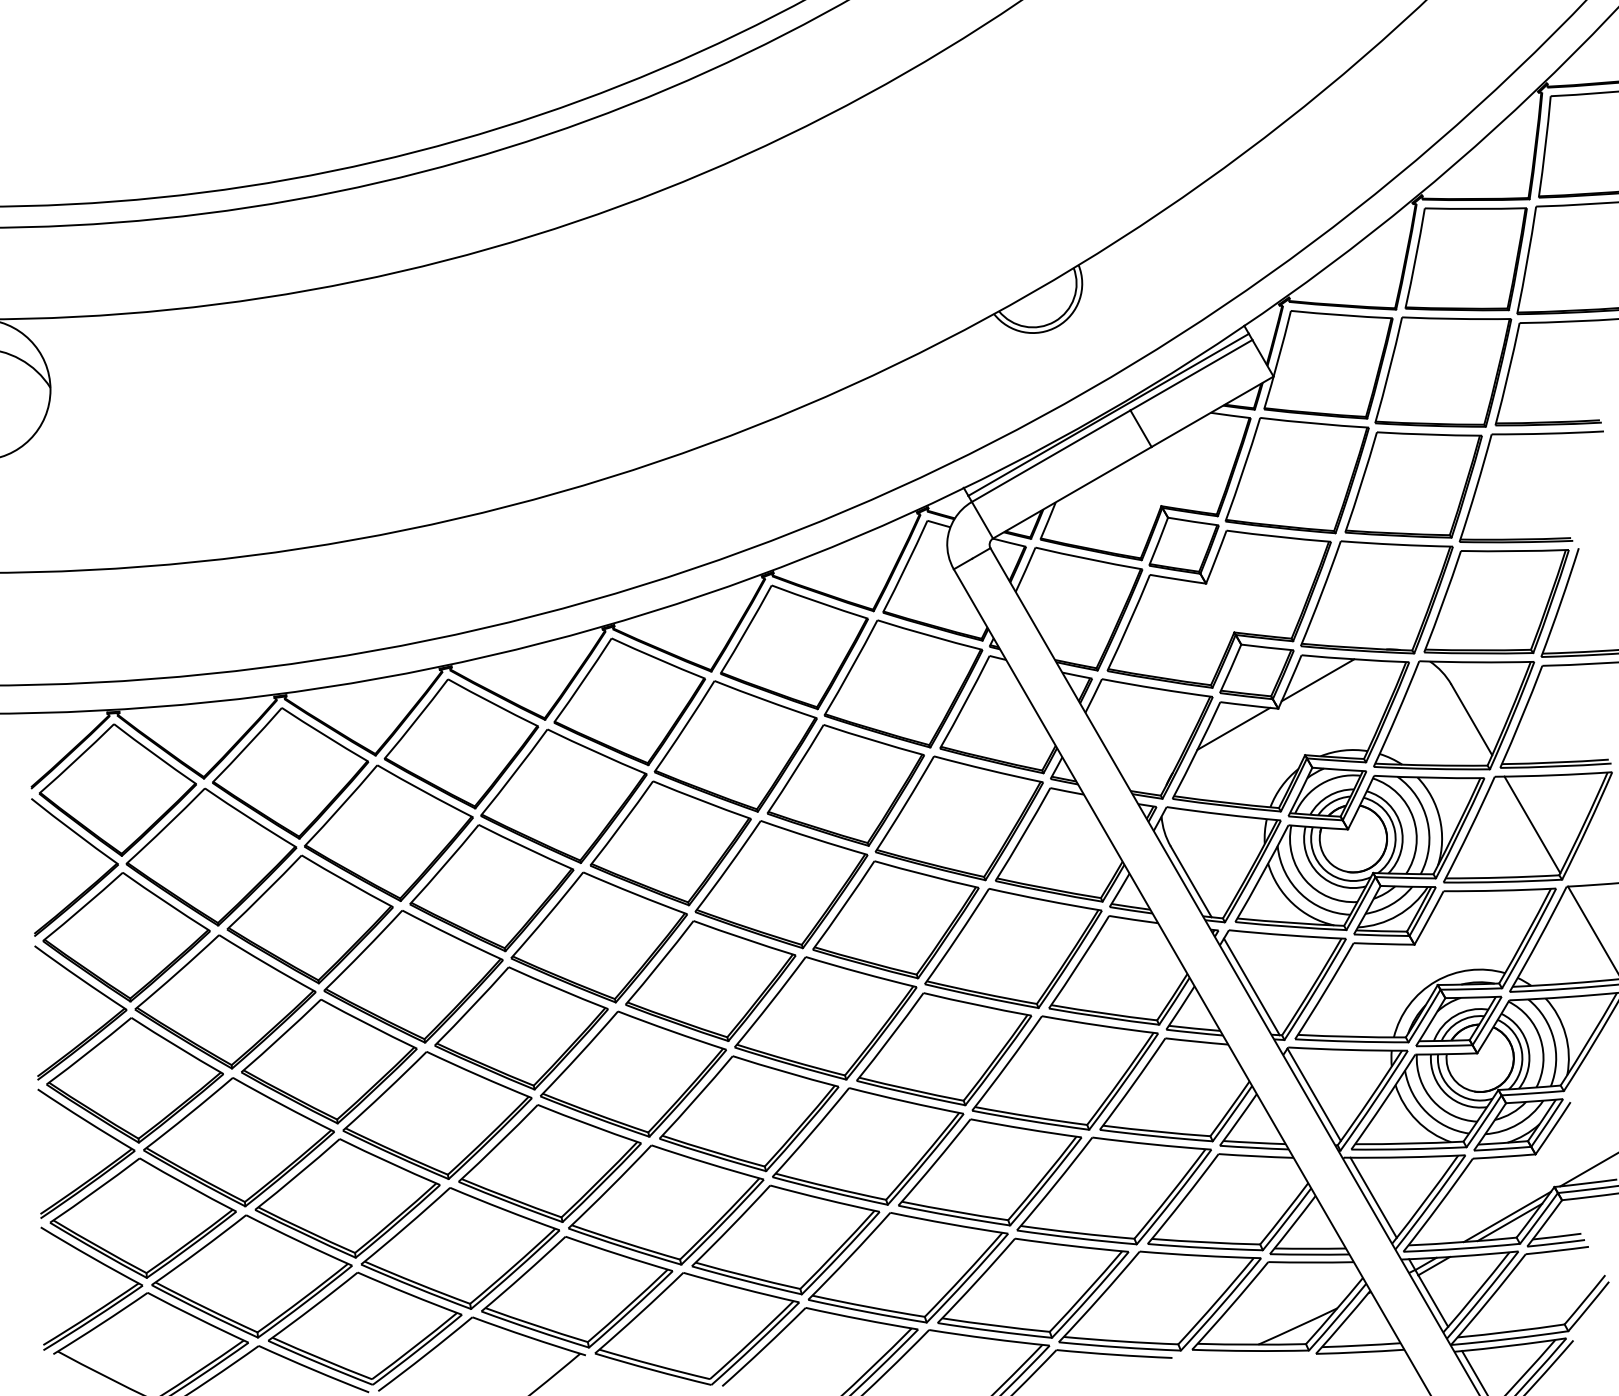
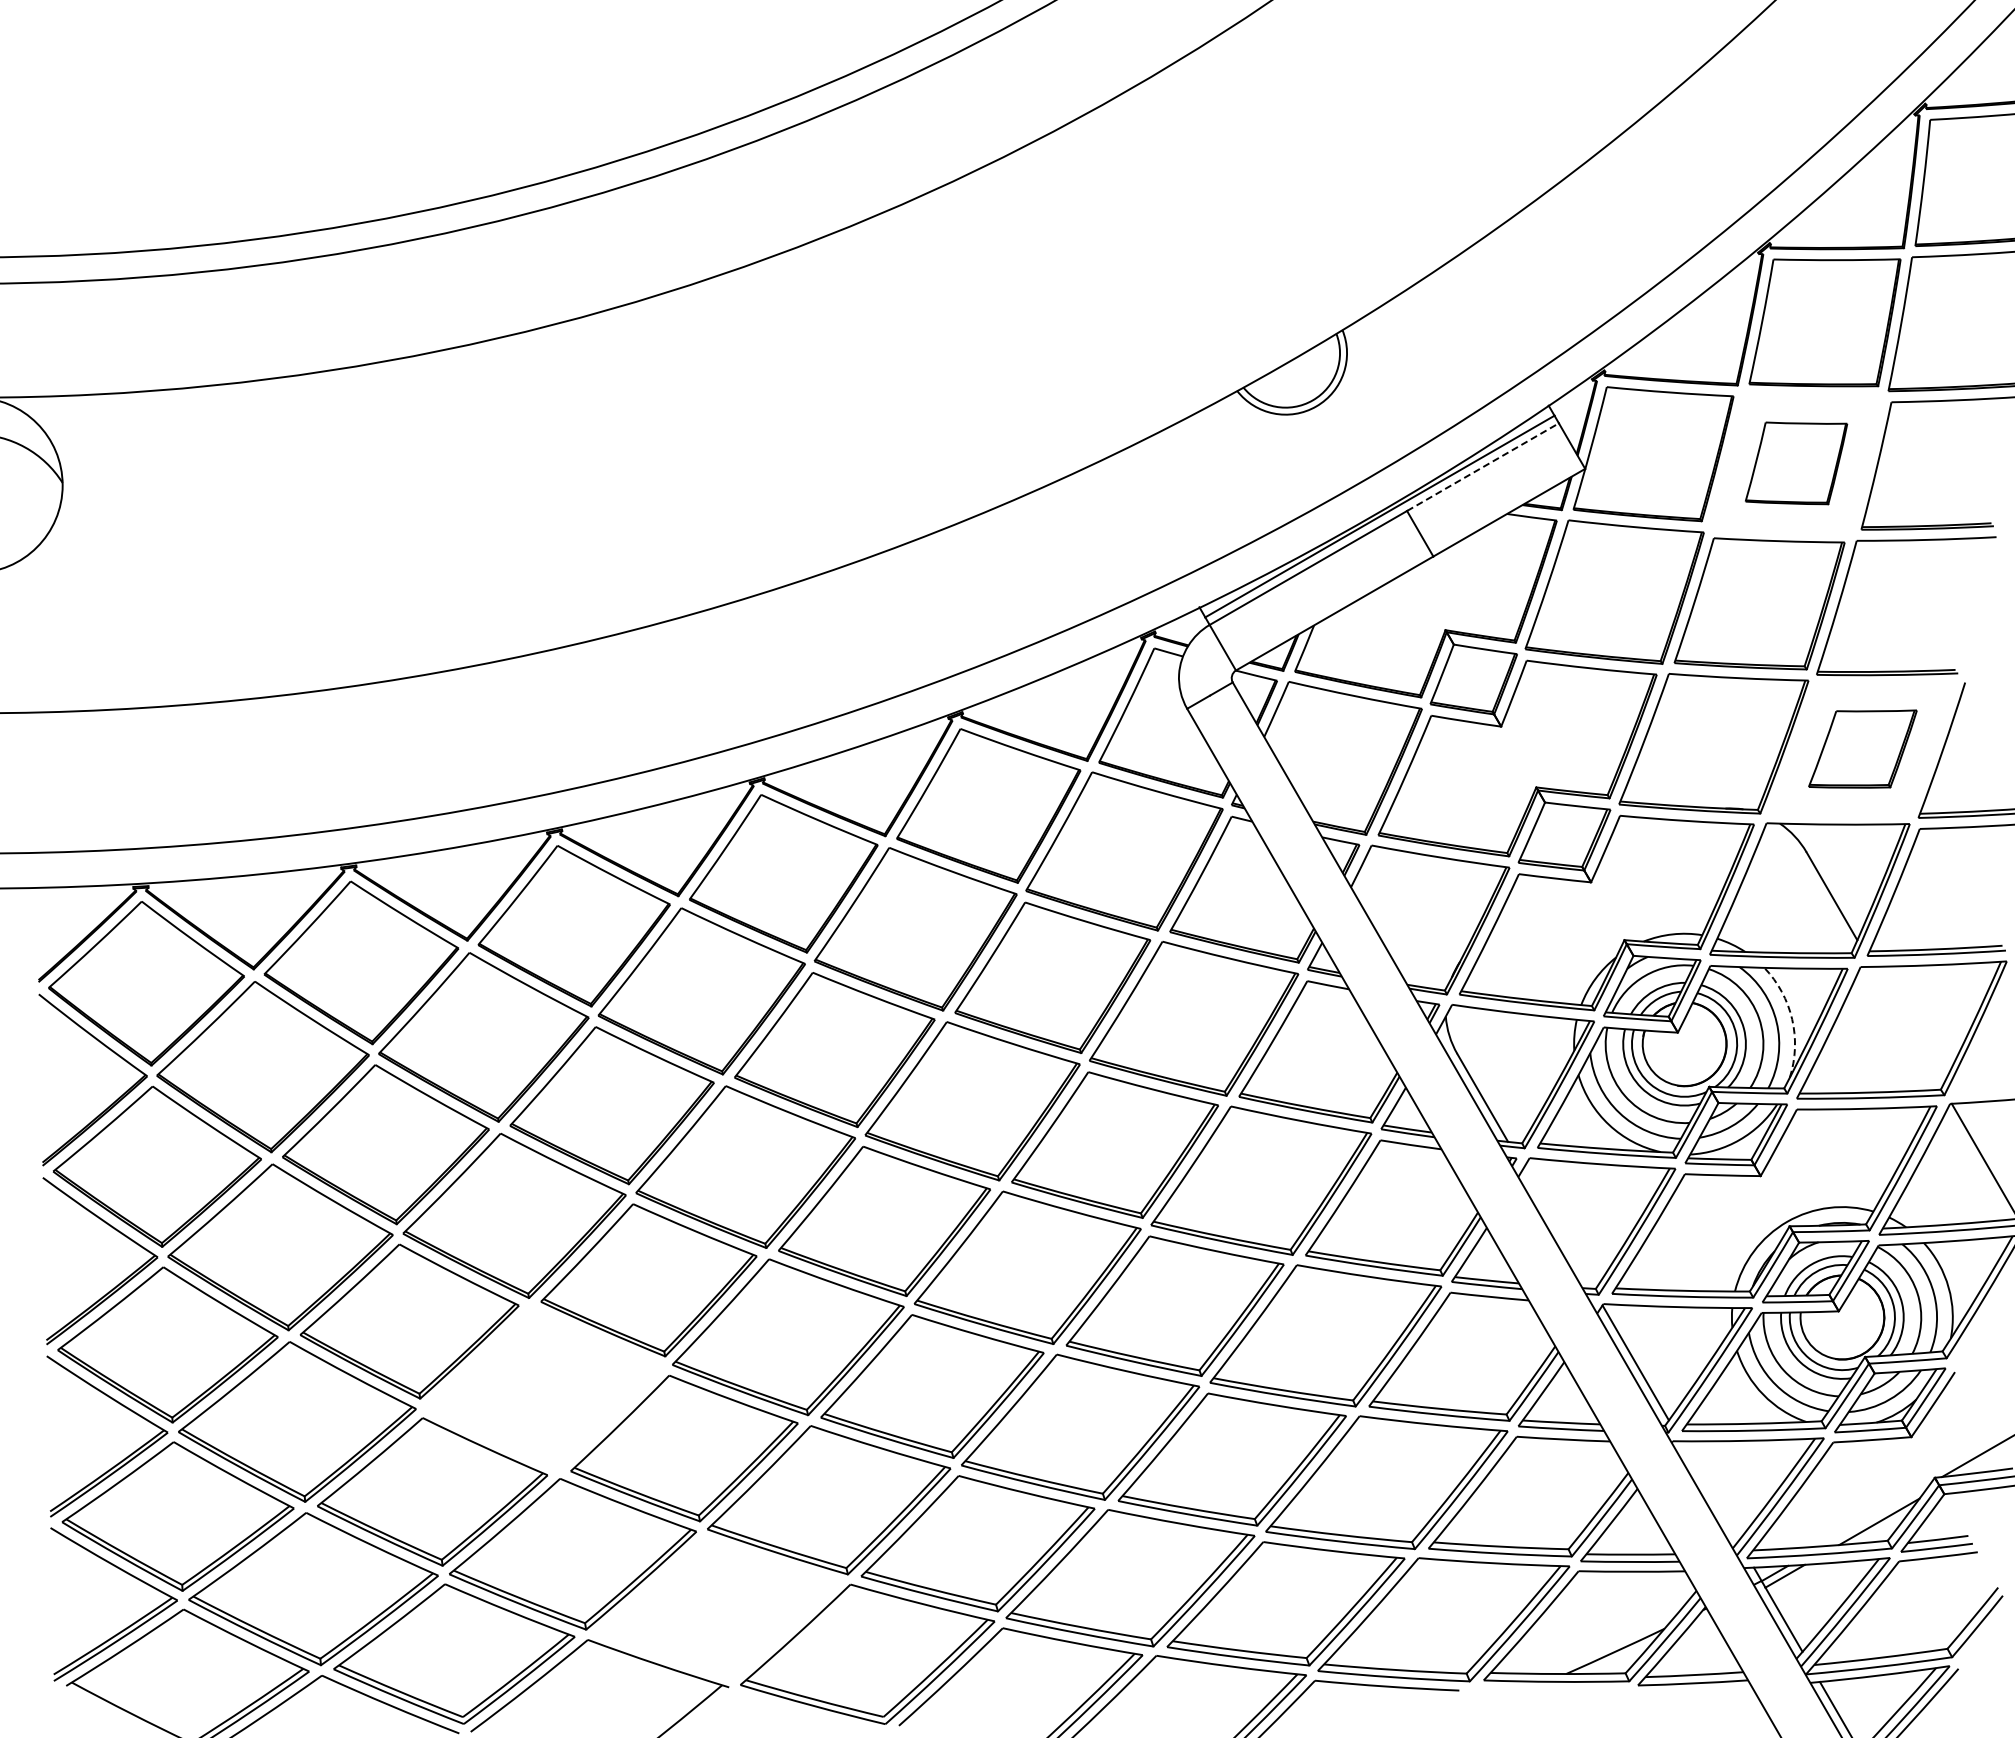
part: (1443, 372) -> (1796, 463), size x0.6
line: (1191, 375) -> (1482, 467), solid -> dashed
part: (1496, 601) -> (1862, 748), size x0.6
line: (1317, 679) -> (1640, 846), removed
line: (1233, 728) -> (1535, 907), removed
arc: (1440, 818) -> (1792, 1019), solid -> dashed
line: (1532, 824) -> (1907, 1026), removed
line: (1251, 986) -> (1557, 1228), removed
part: (437, 1115) -> (544, 1388), removed
line: (1373, 1198) -> (1709, 1491), removed
line: (1506, 1216) -> (1875, 1514), removed
part: (576, 1292) -> (717, 1608), removed

